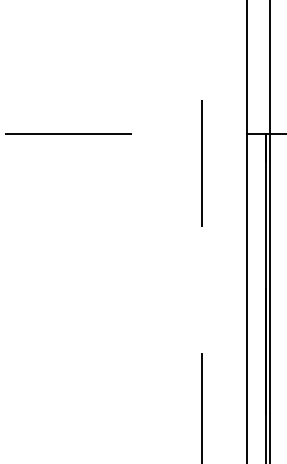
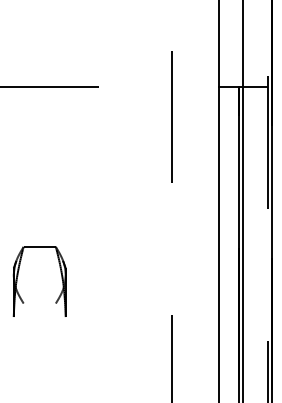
part: (54, 316) -> (18, 277), added

